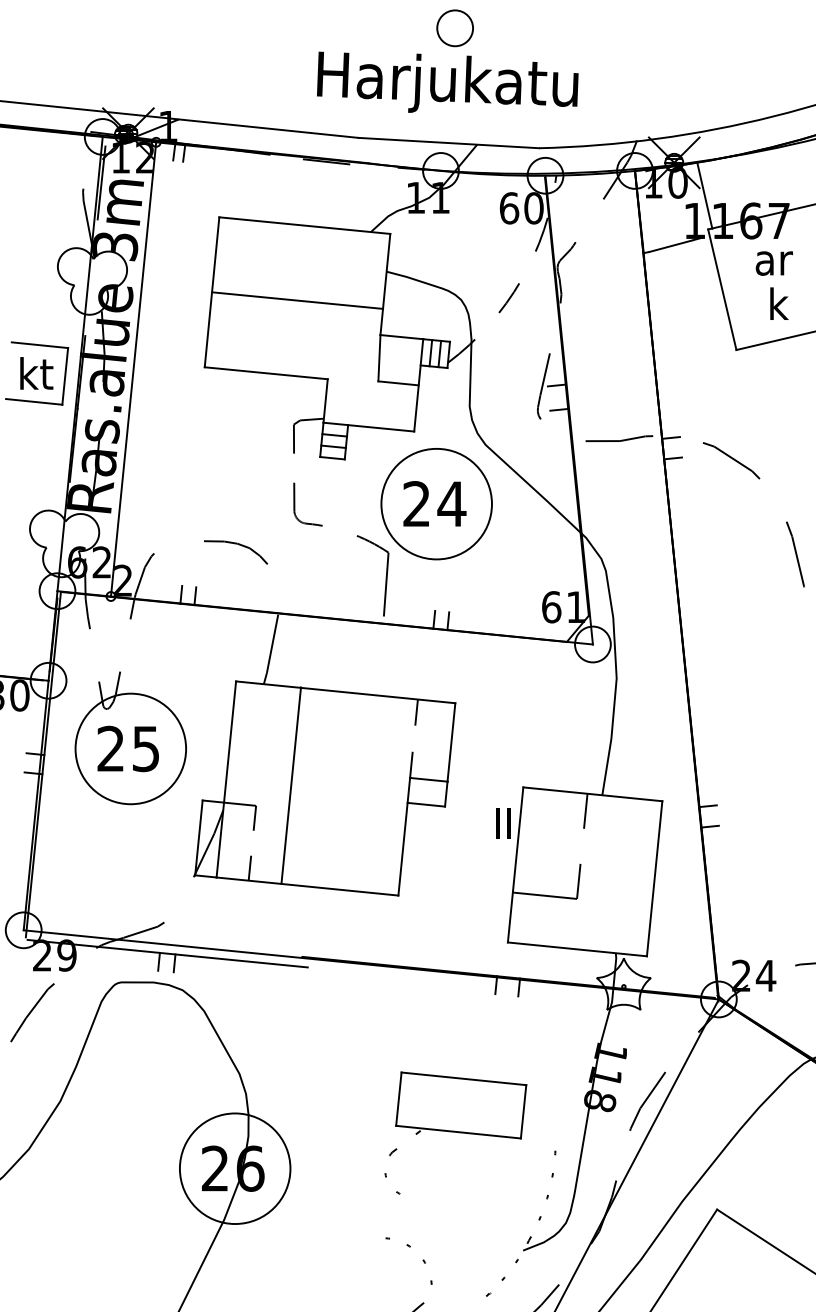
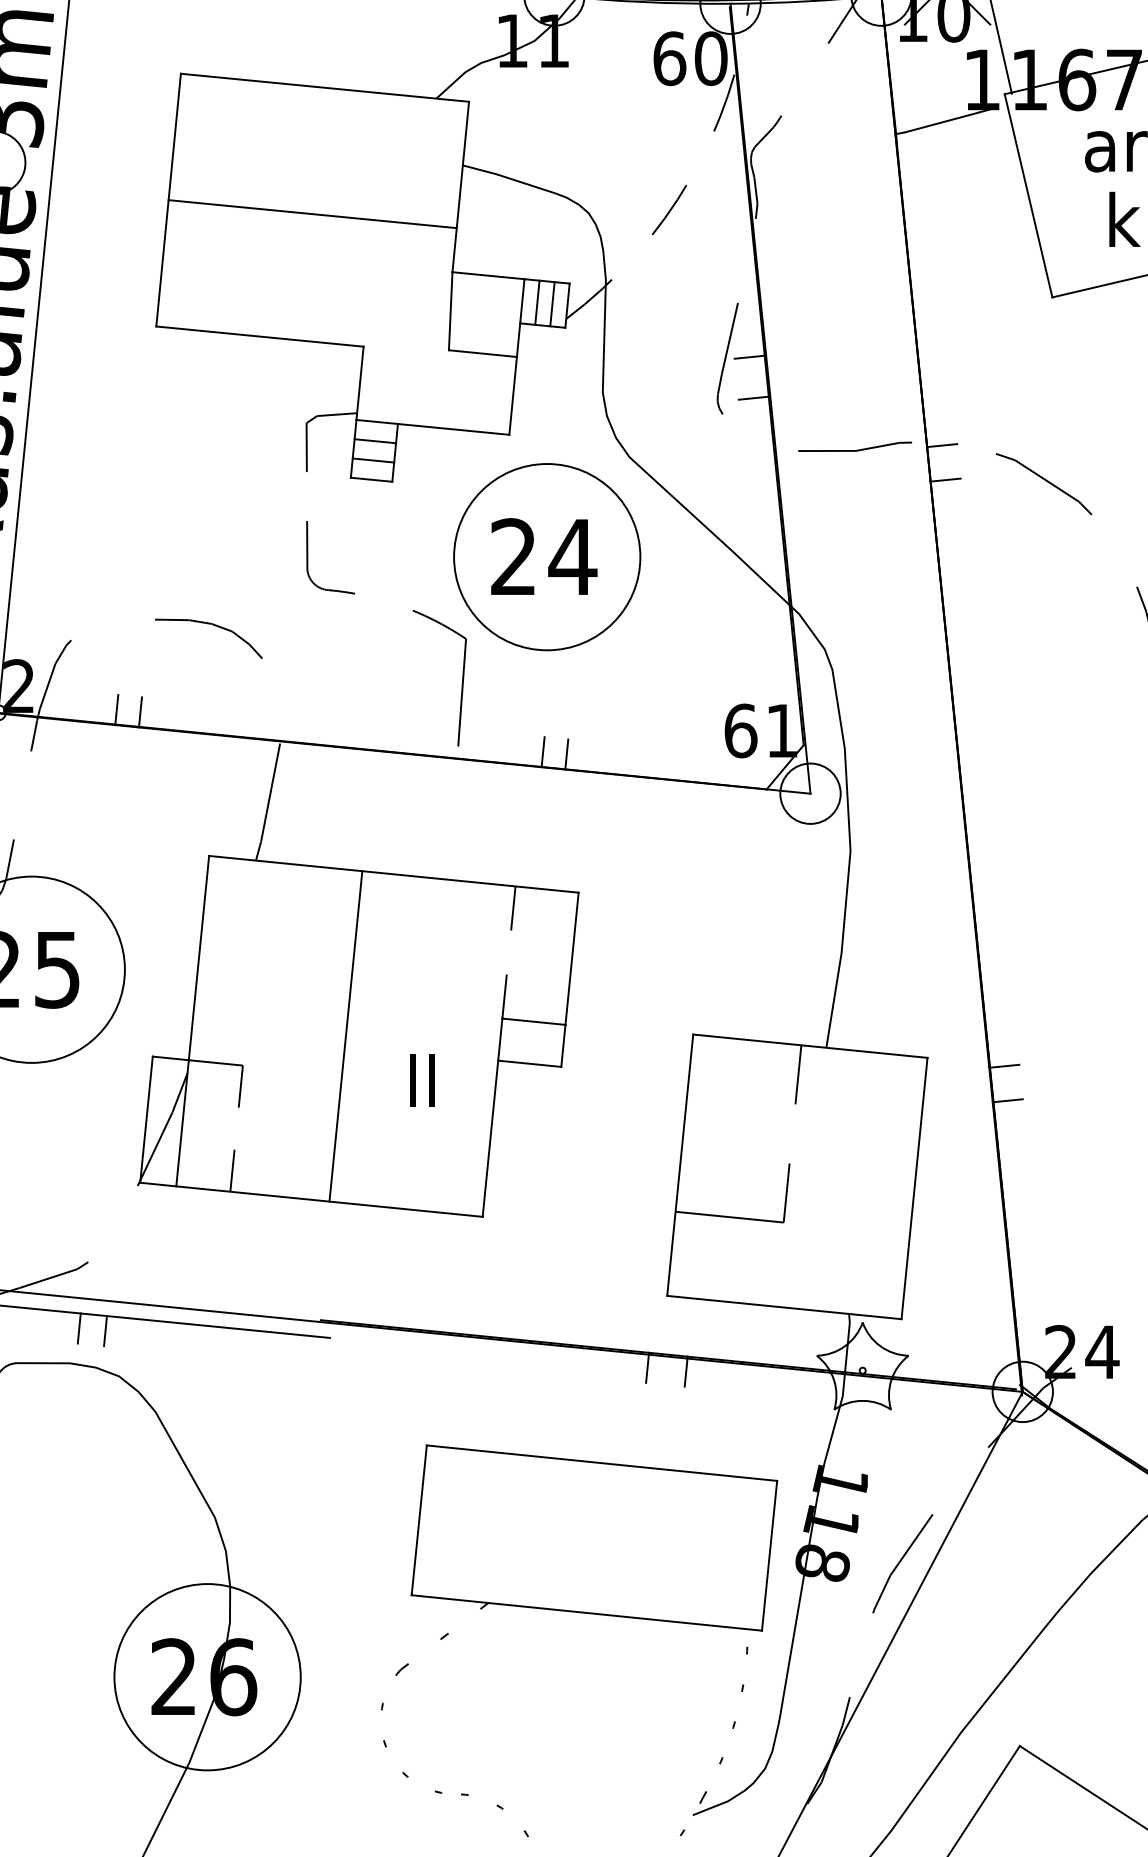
line: (291, 785) -> (346, 1036), moved
text: (503, 823) -> (422, 1080), moved
part: (455, 1134) -> (578, 1619), size x1.67

